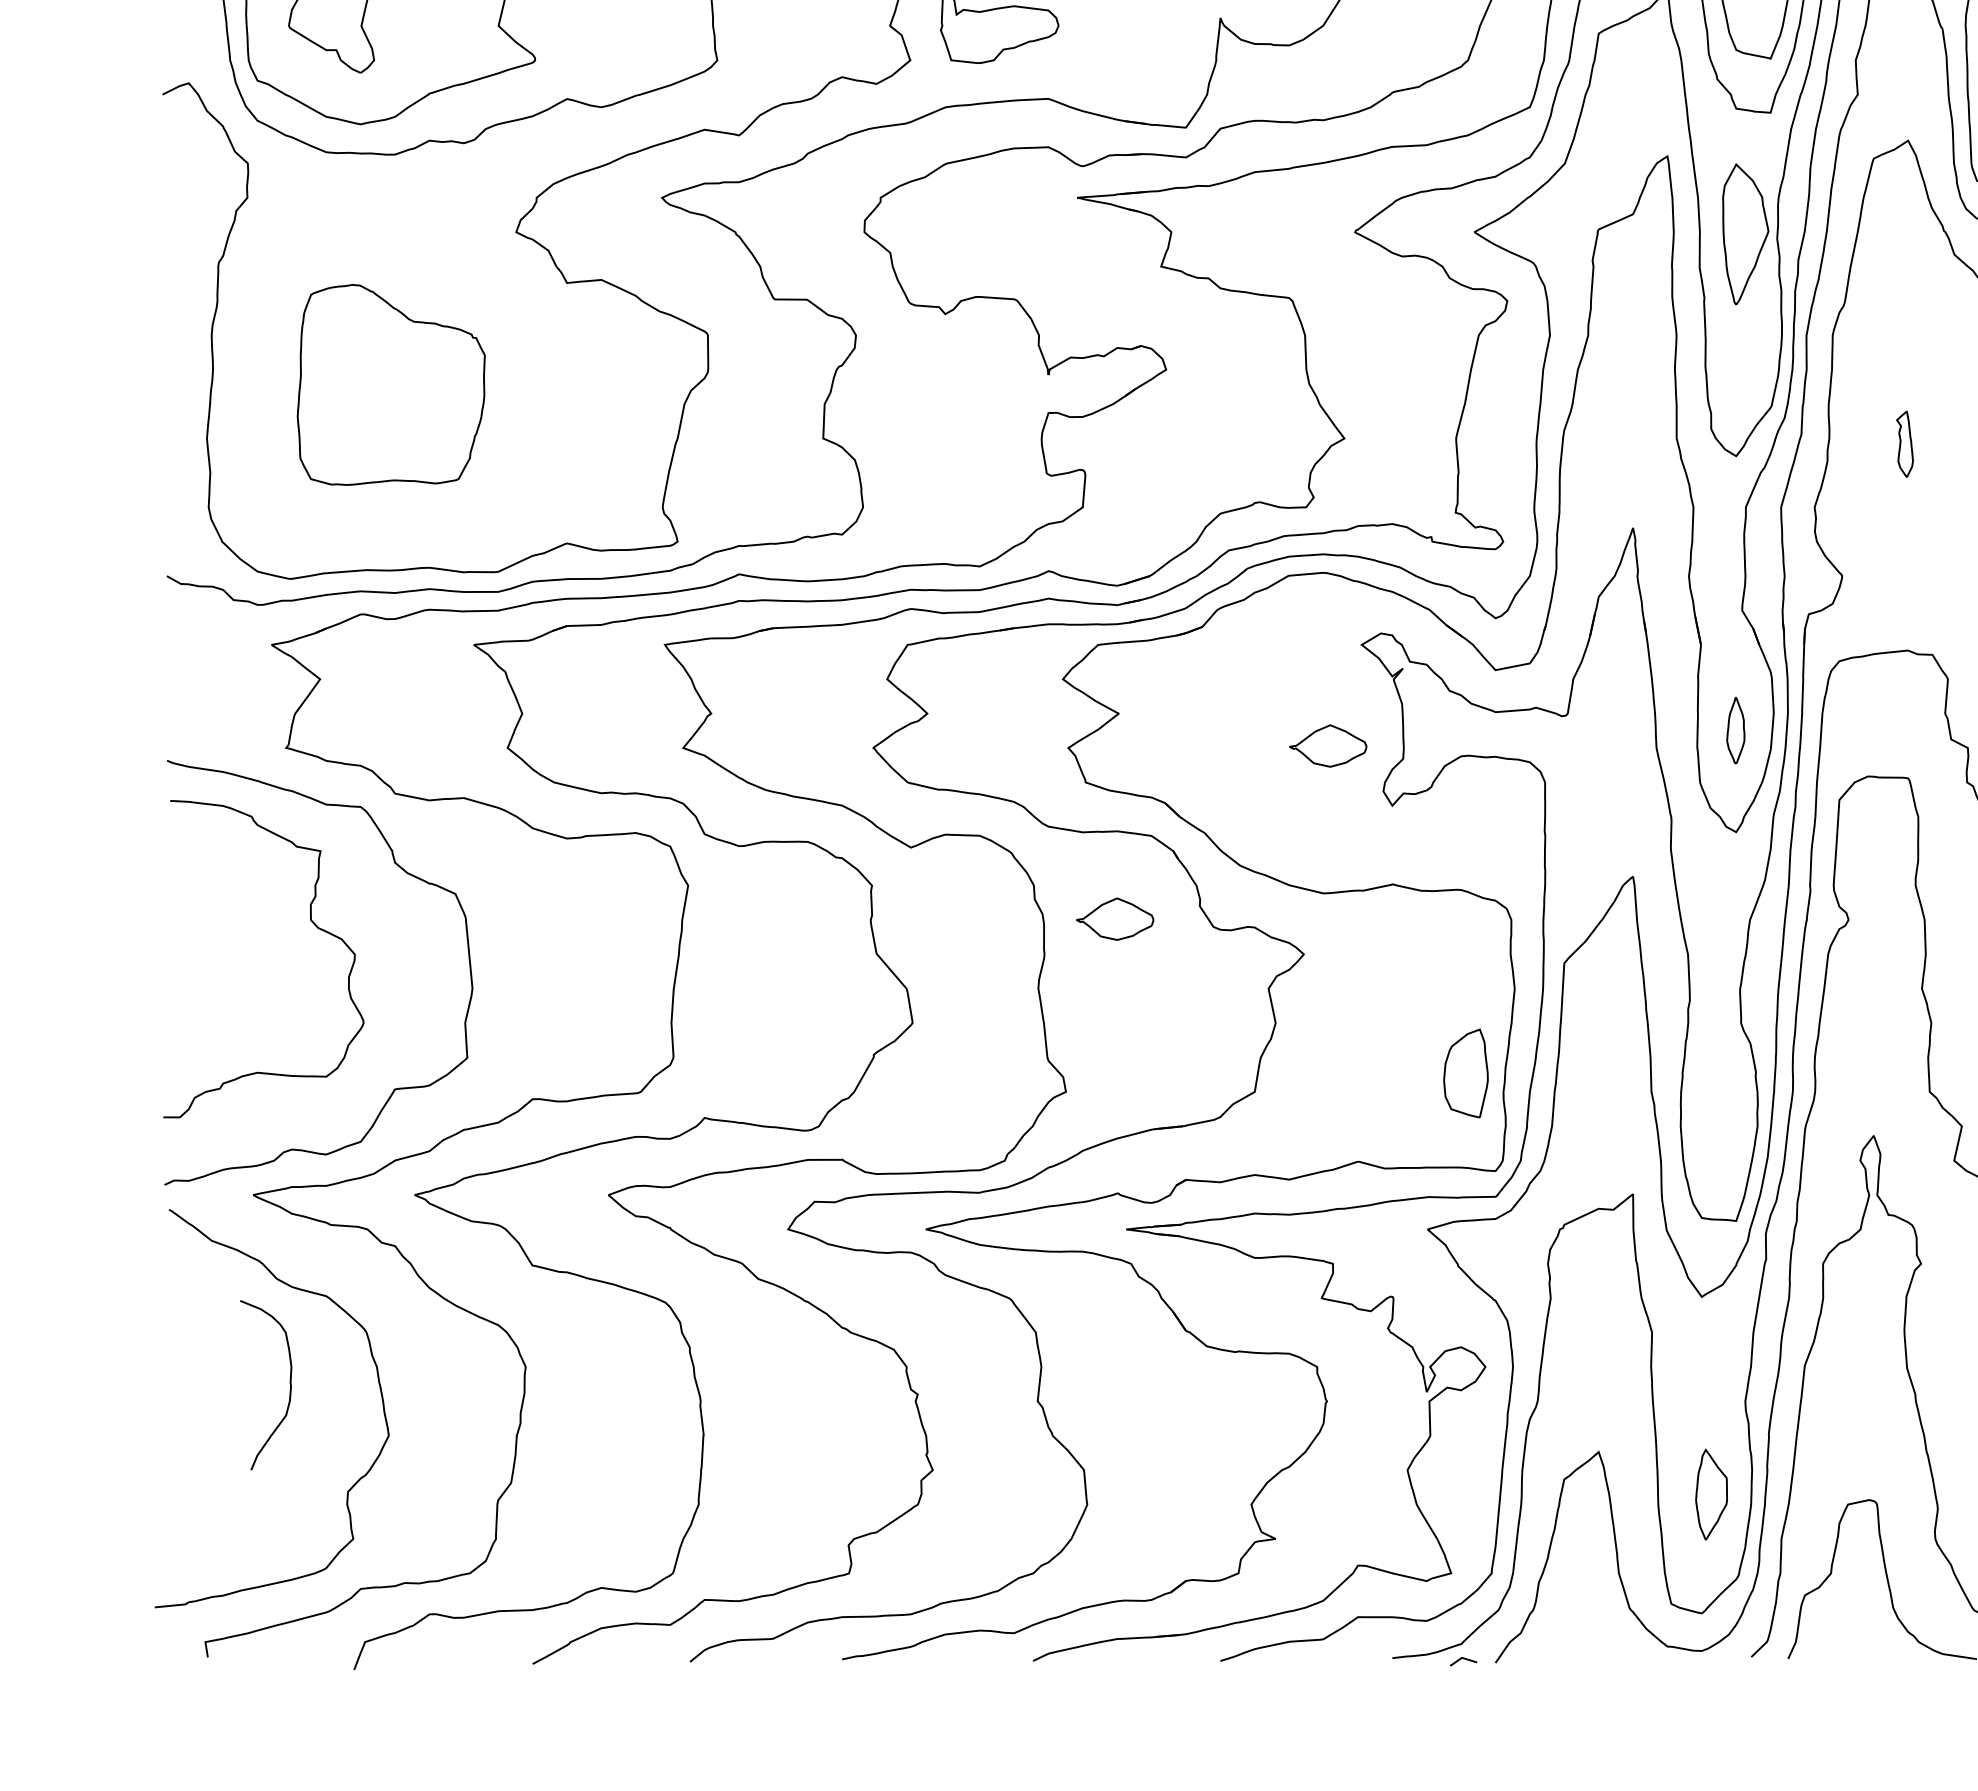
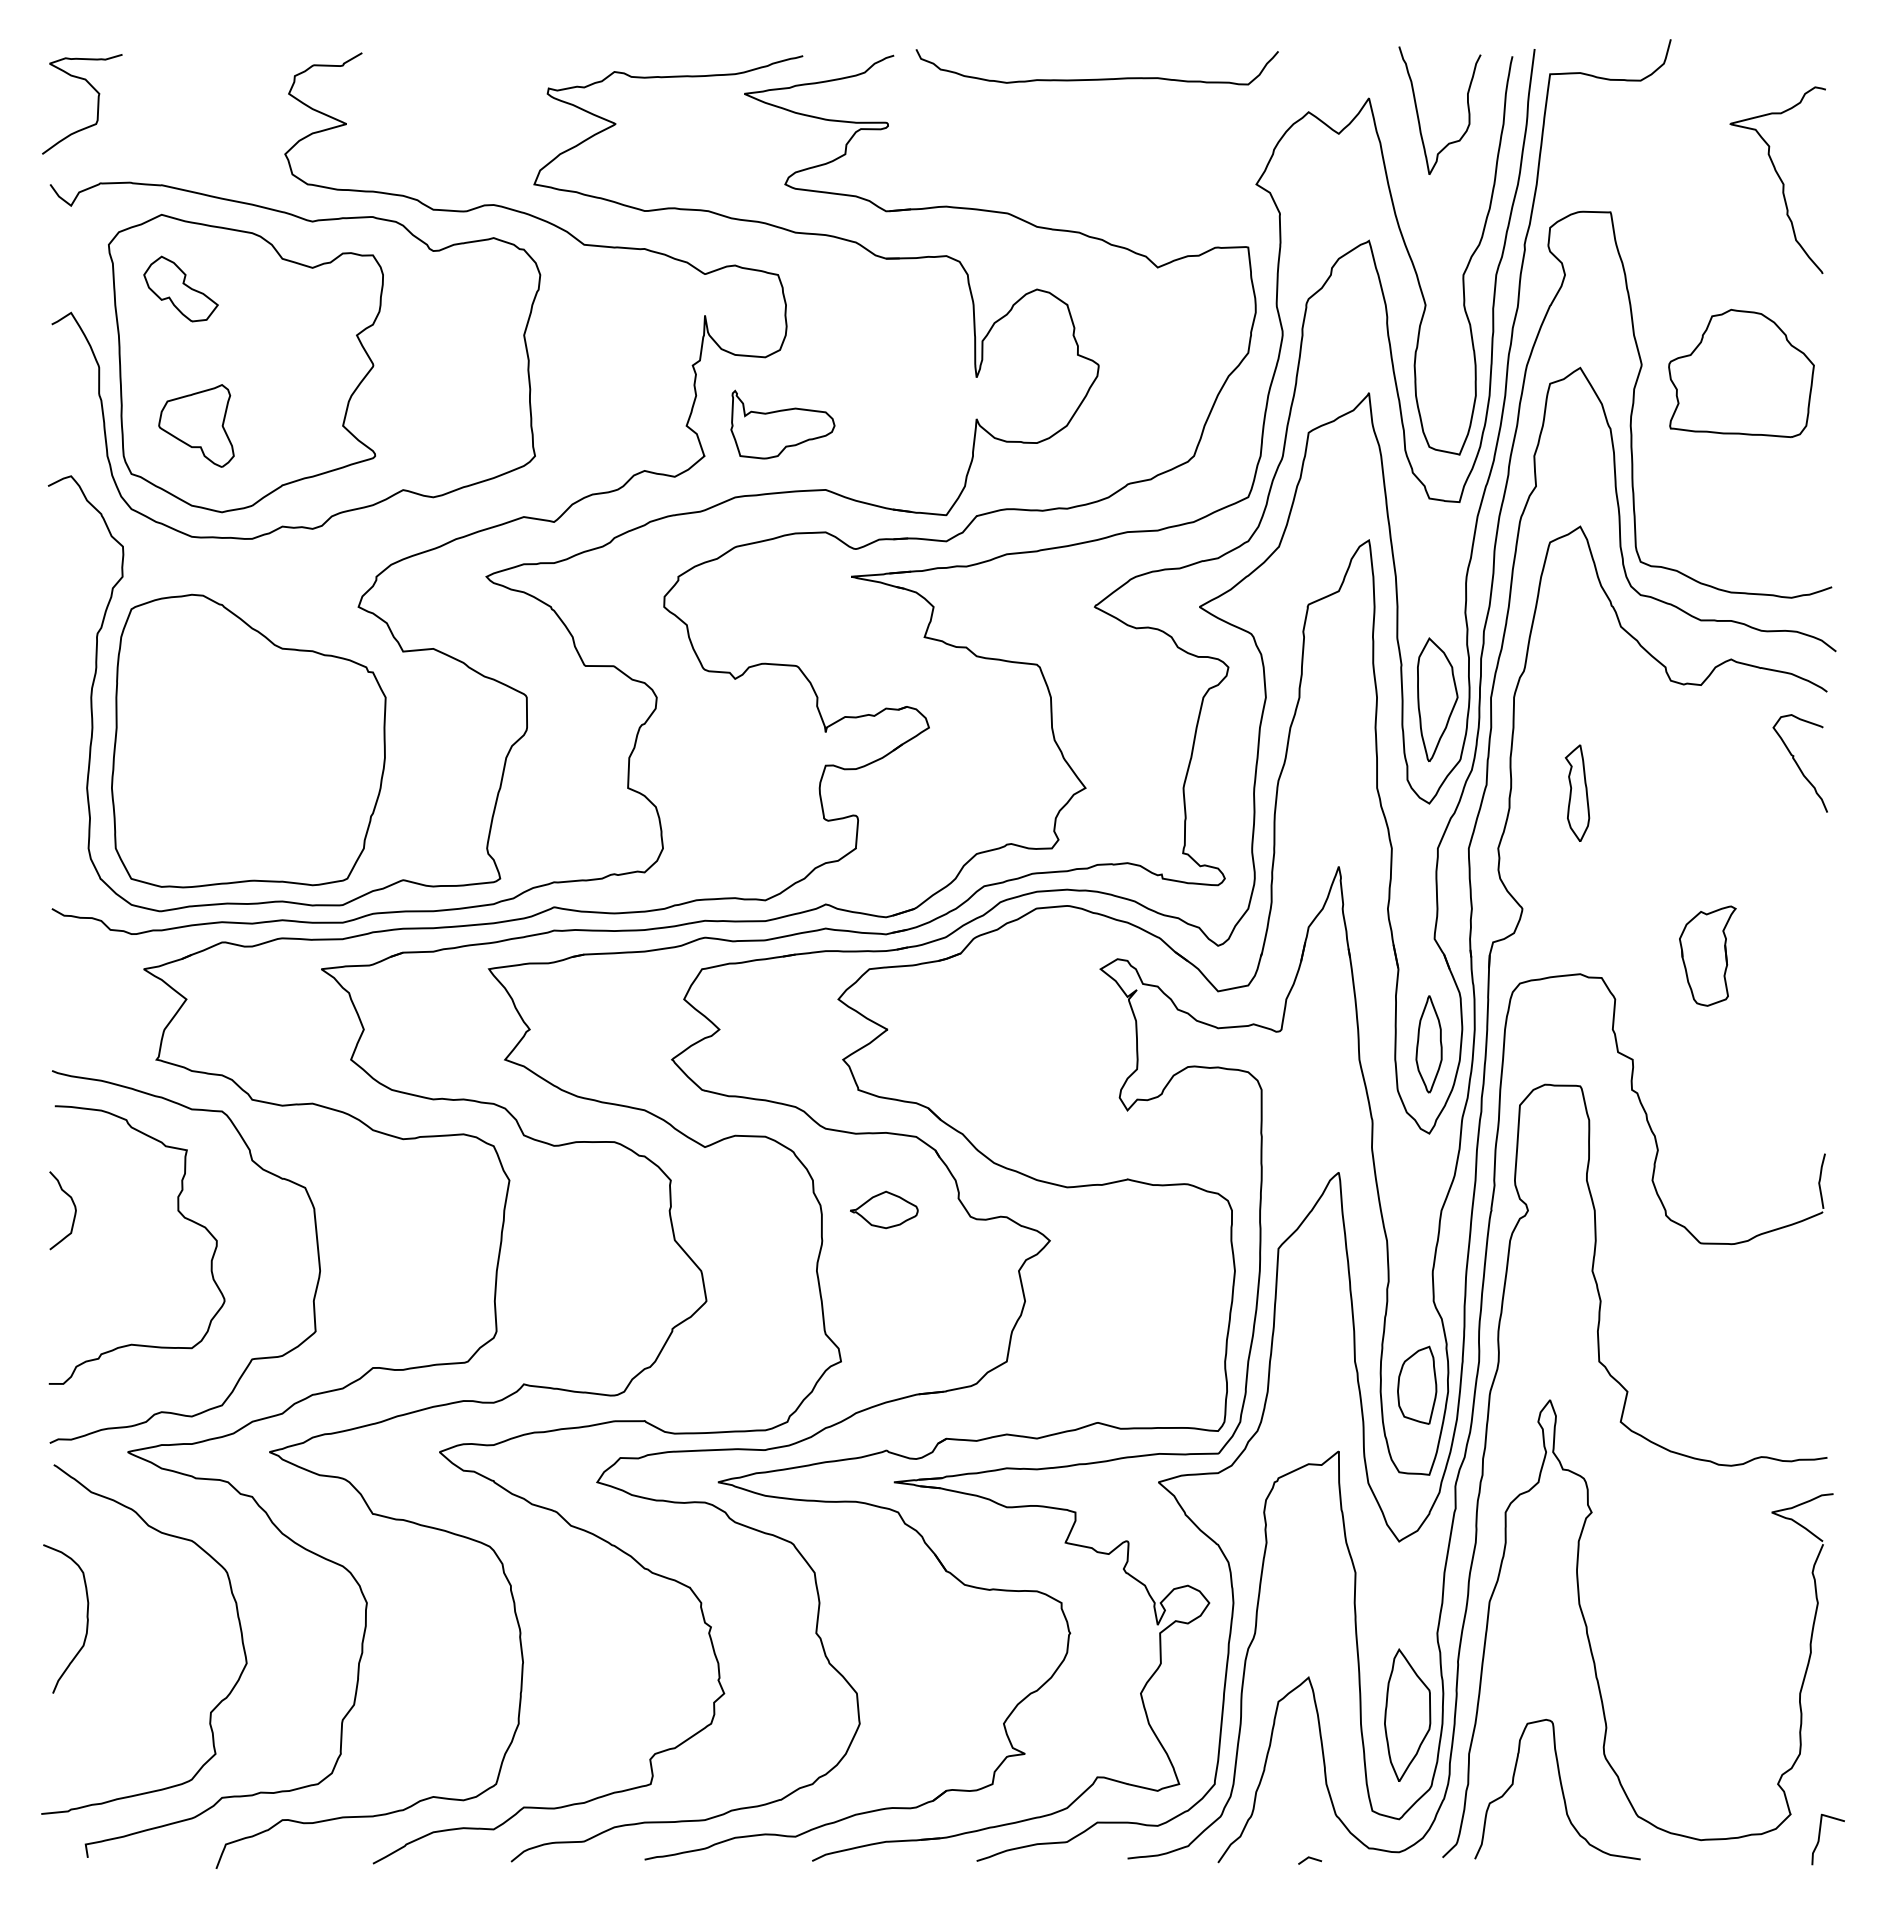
part: (1745, 233) -> (1437, 699), moved
part: (390, 384) -> (248, 740), size x1.67
part: (1904, 443) -> (1577, 792), size x1.67
part: (1735, 730) -> (1428, 1044), size x1.67
part: (1328, 745) -> (1071, 1057), removed
curve: (192, 918) -> (74, 1209), added
part: (1466, 1072) -> (1417, 1384), moved
curve: (289, 1384) -> (86, 1618), moved
part: (1711, 1494) -> (1407, 1714), size x1.67
line: (1465, 1660) -> (1311, 1859), moved

